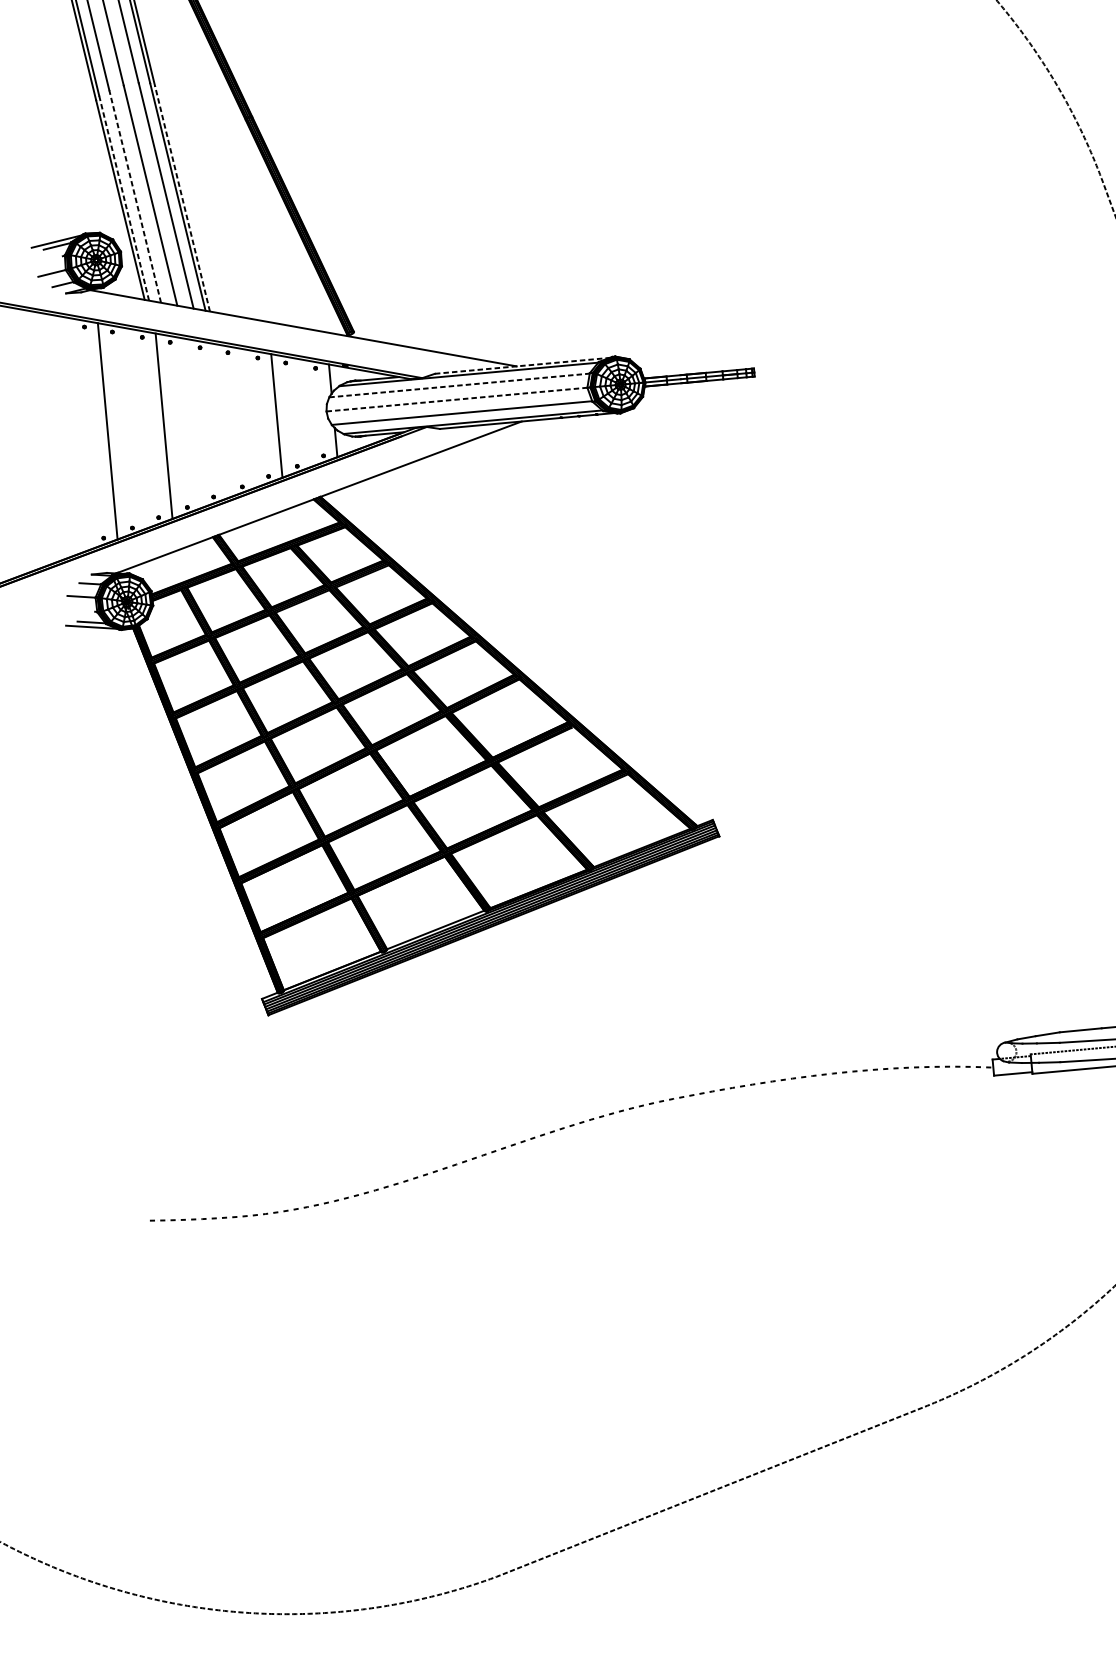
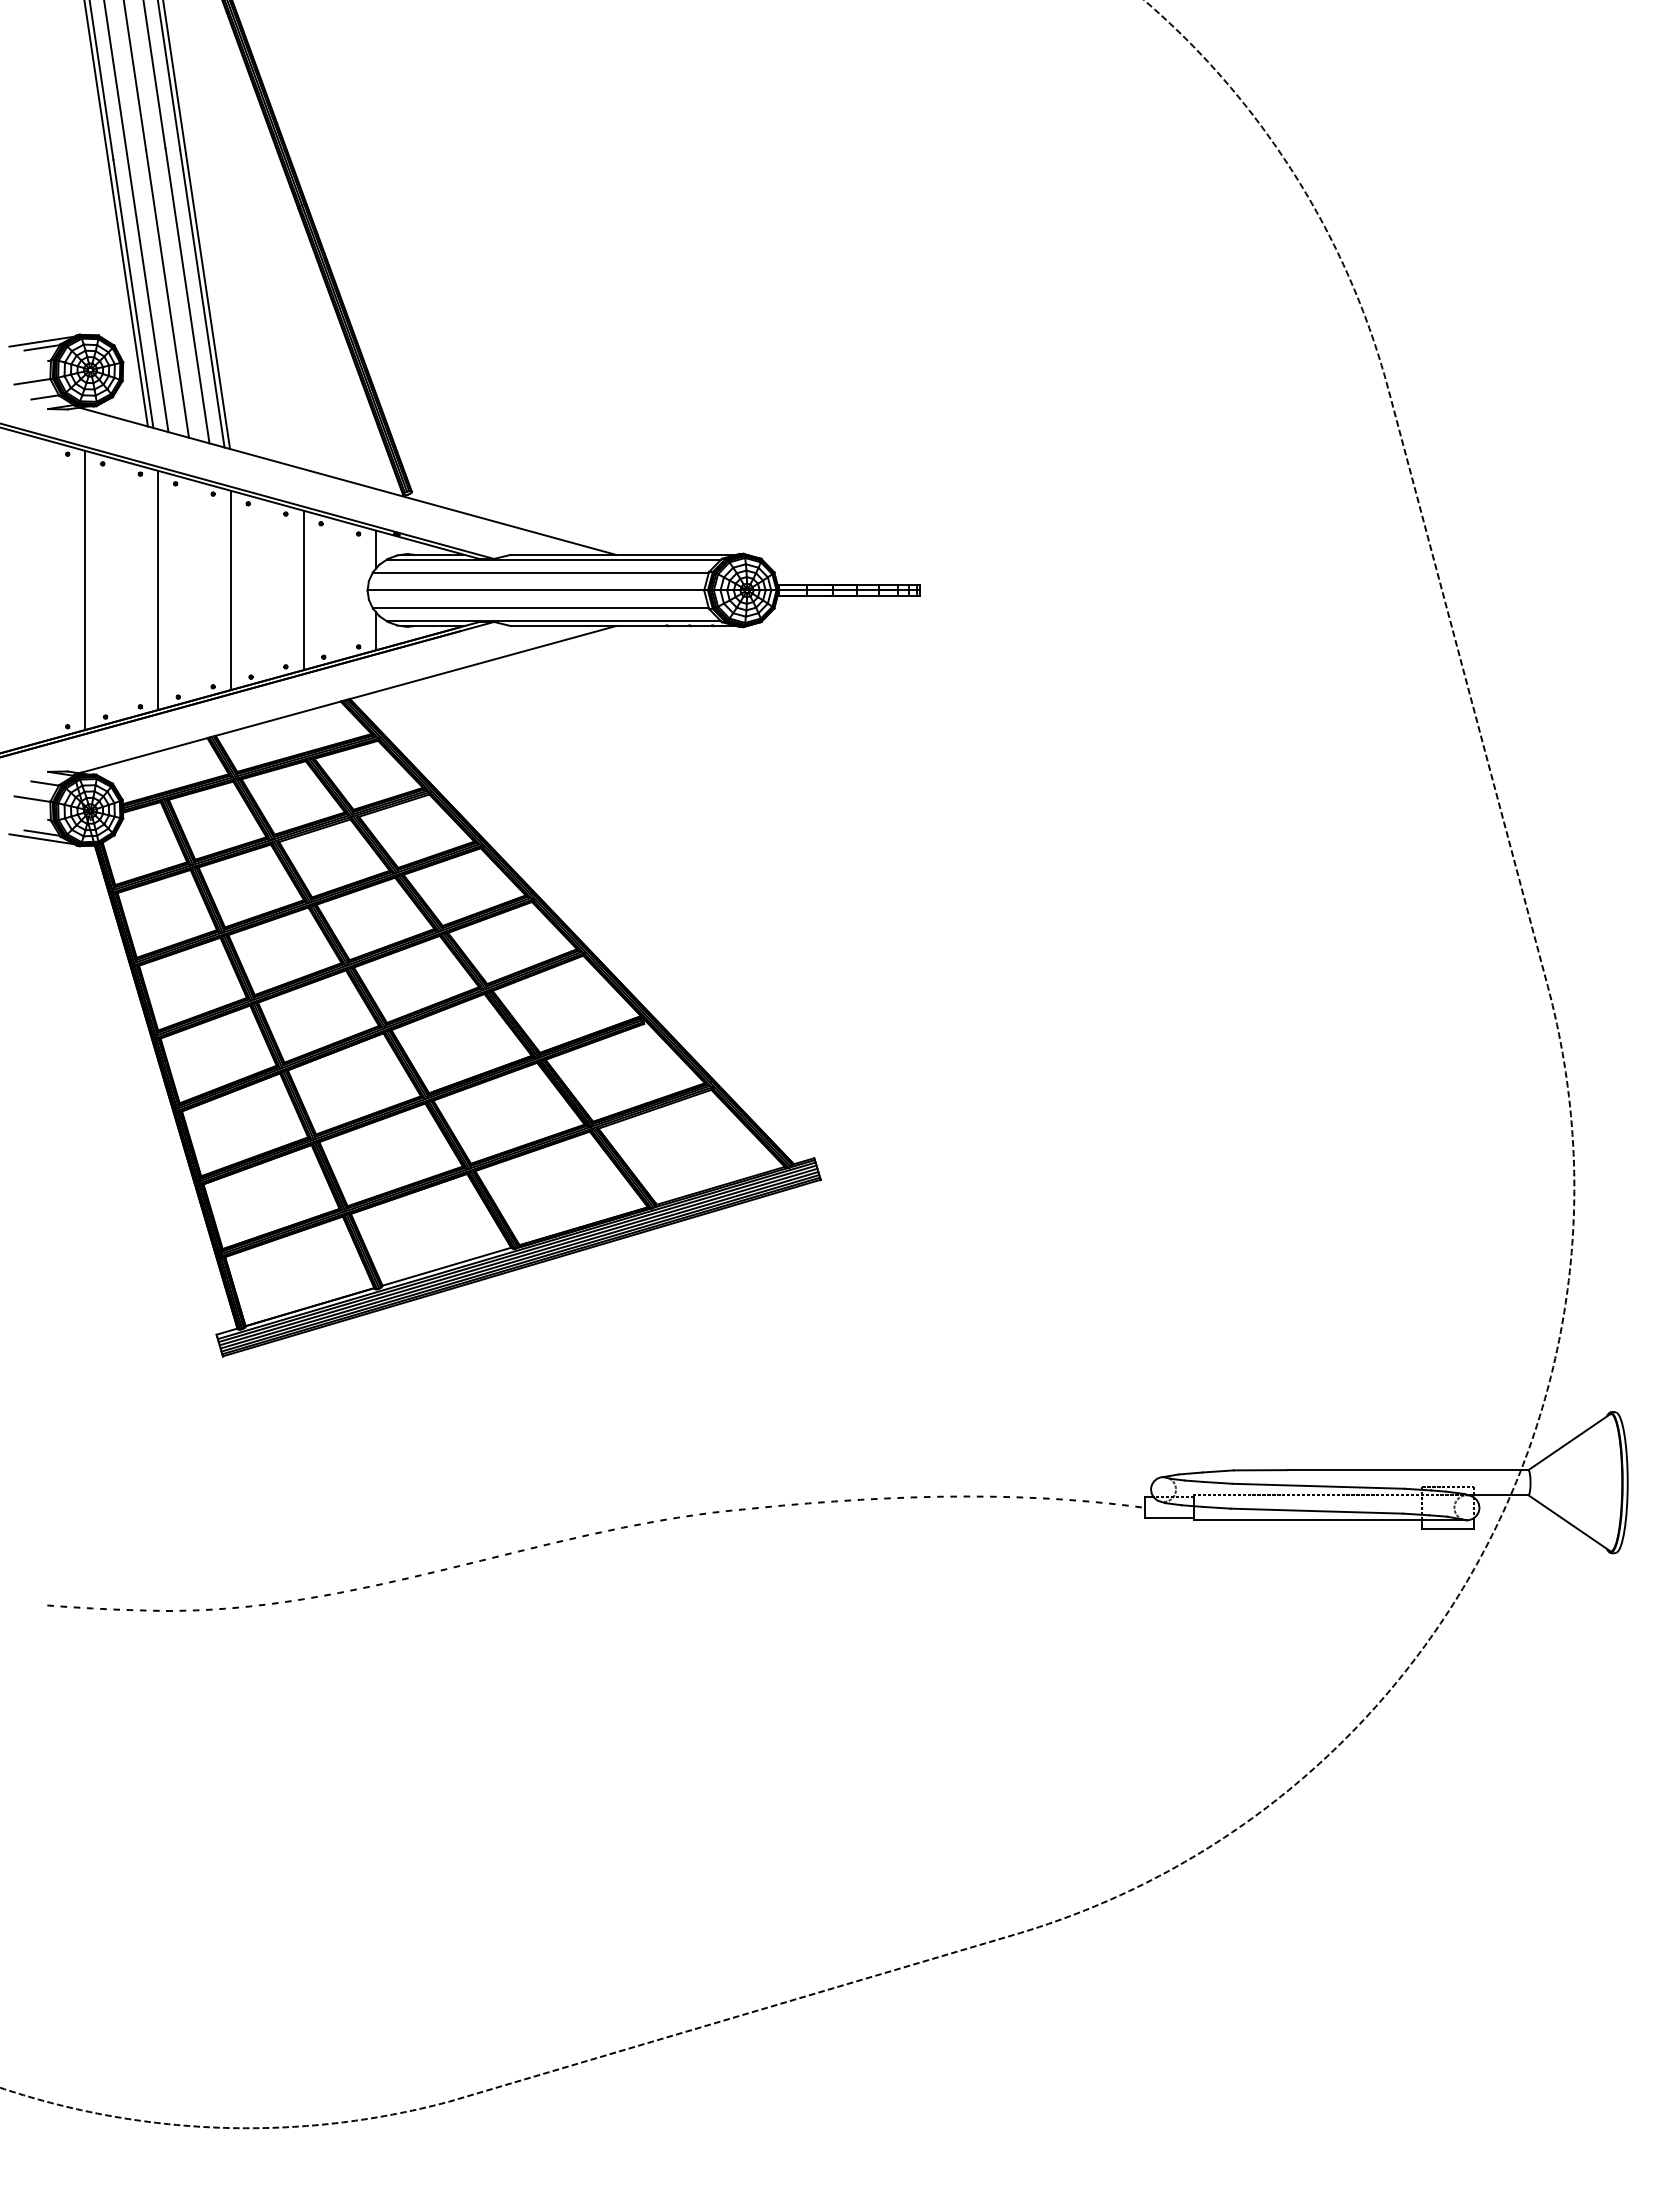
line: (135, 196) -> (147, 293), dashed -> solid
line: (124, 197) -> (133, 293), dashed -> solid
line: (182, 198) -> (207, 300), dashed -> solid
line: (522, 365) -> (623, 554), dashed -> solid
line: (459, 385) -> (540, 572), dashed -> solid
line: (457, 399) -> (536, 590), dashed -> solid
line: (220, 421) -> (230, 590), added

